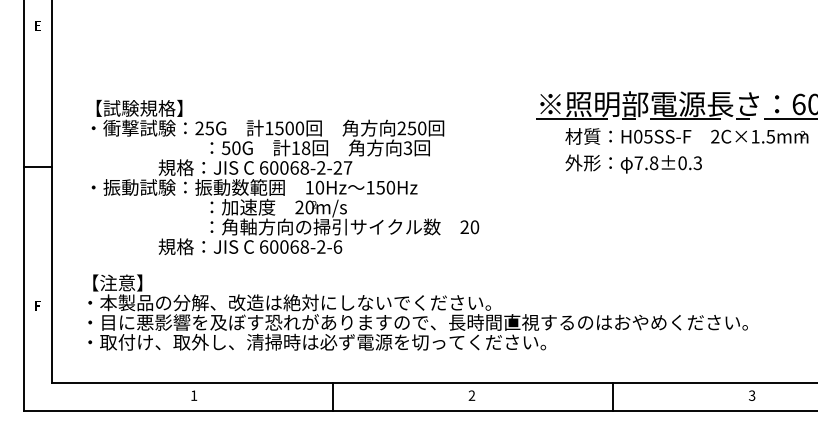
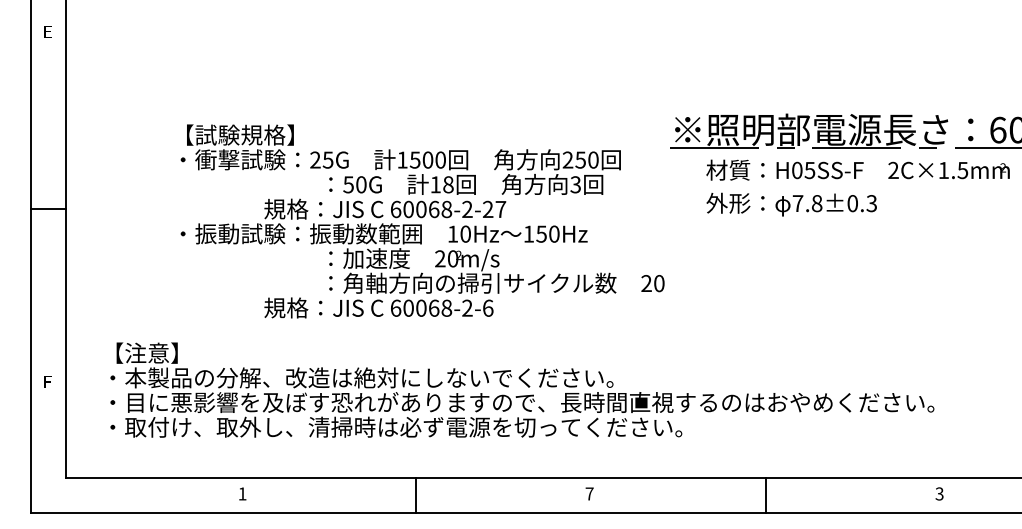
text: (285, 177) -> (422, 221), moved
text: (471, 395) -> (589, 493), 2 -> 7

